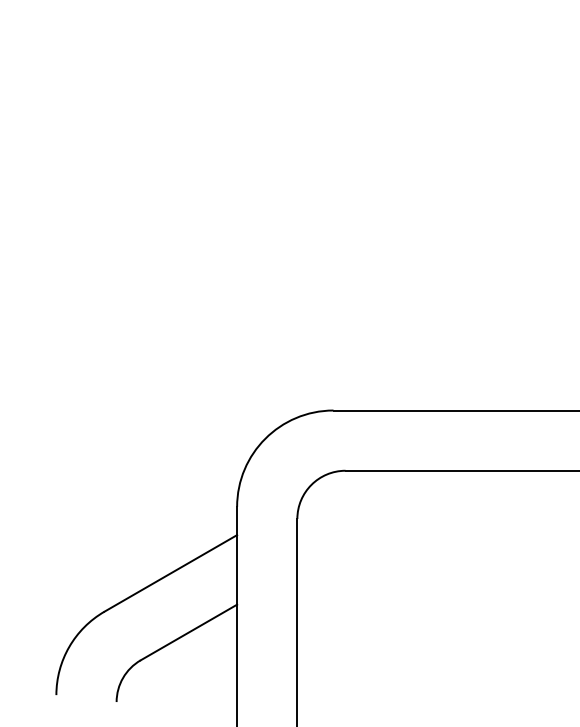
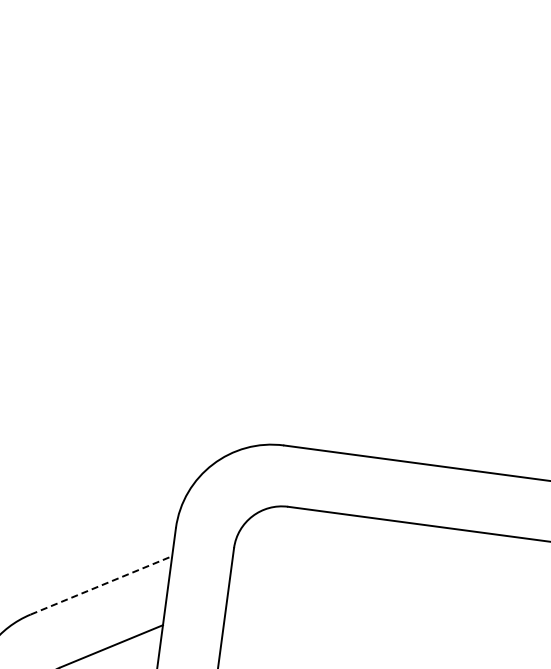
line: (170, 573) -> (101, 585), solid -> dashed

